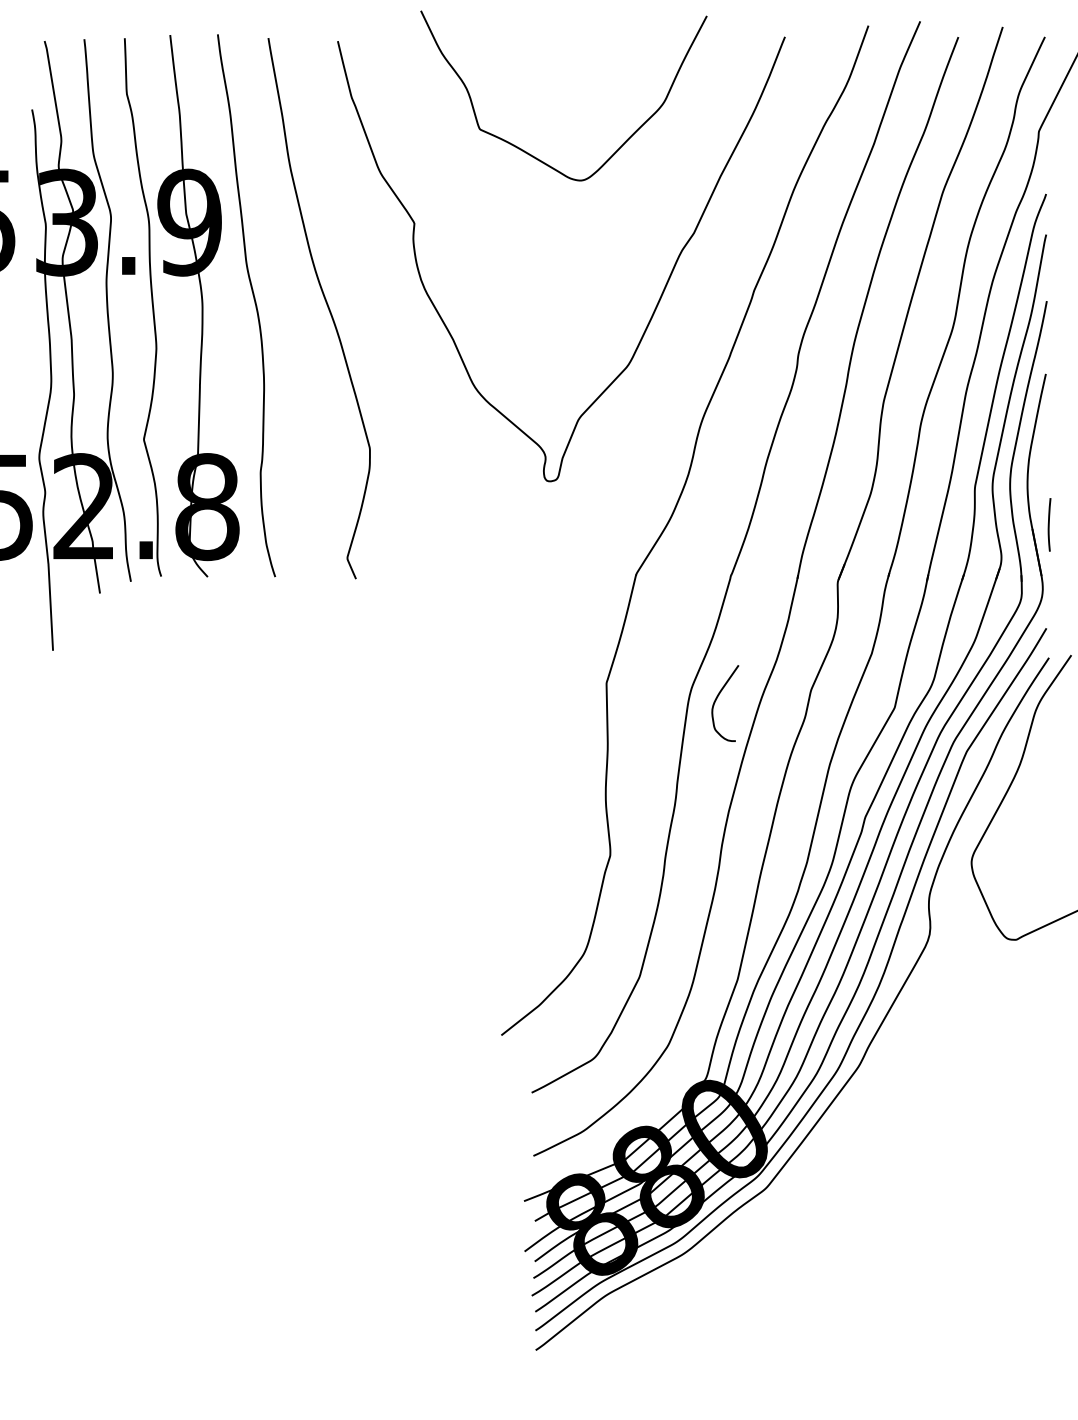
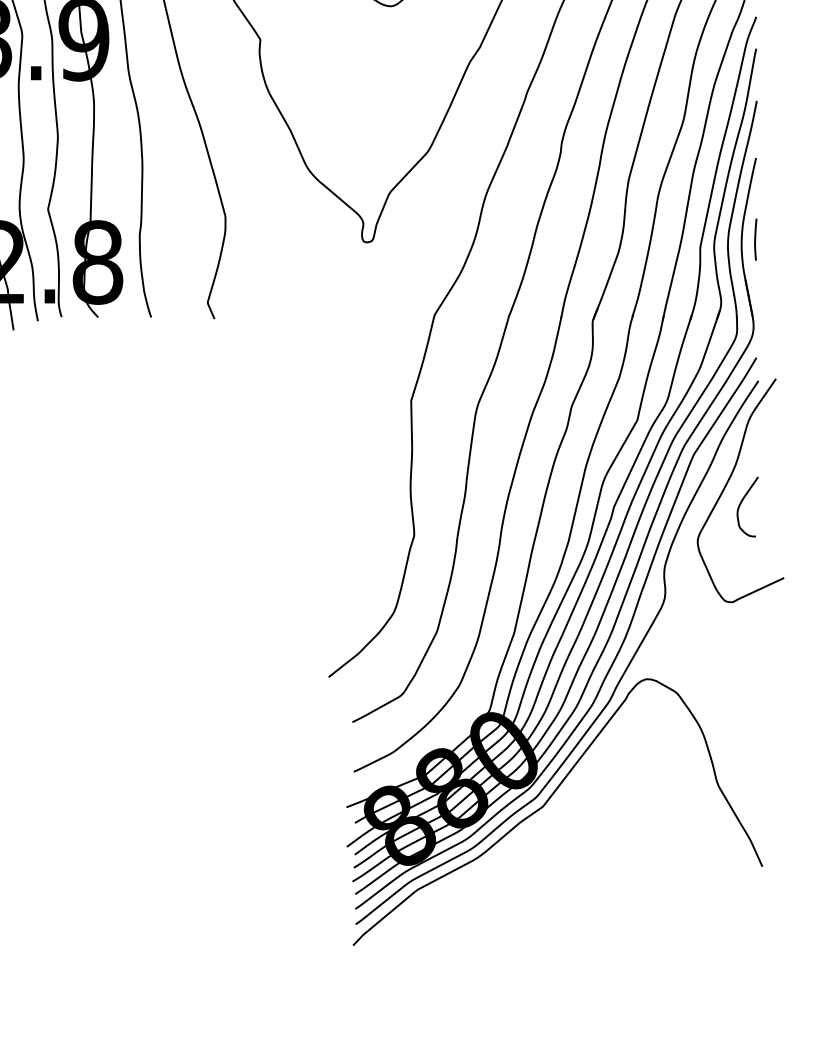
curve: (1049, 524) -> (755, 239), moved
curve: (717, 698) -> (741, 503), moved
part: (777, 1198) -> (545, 805), added

